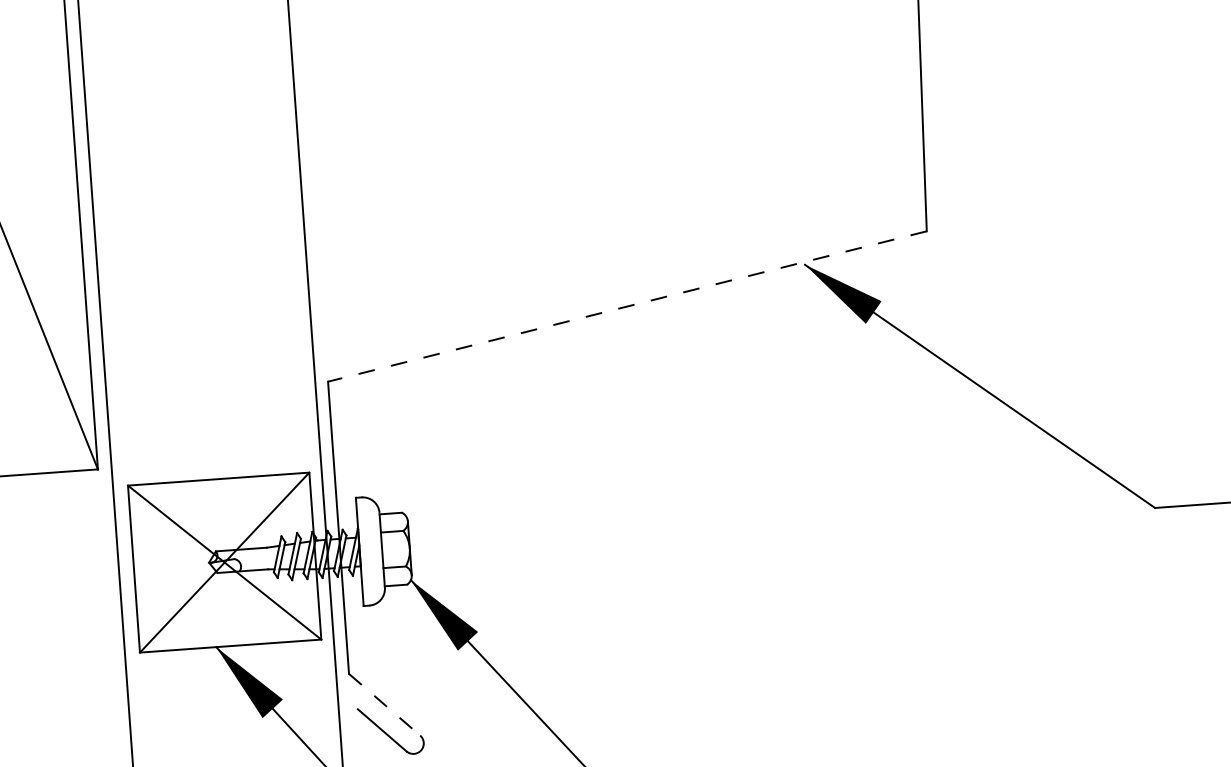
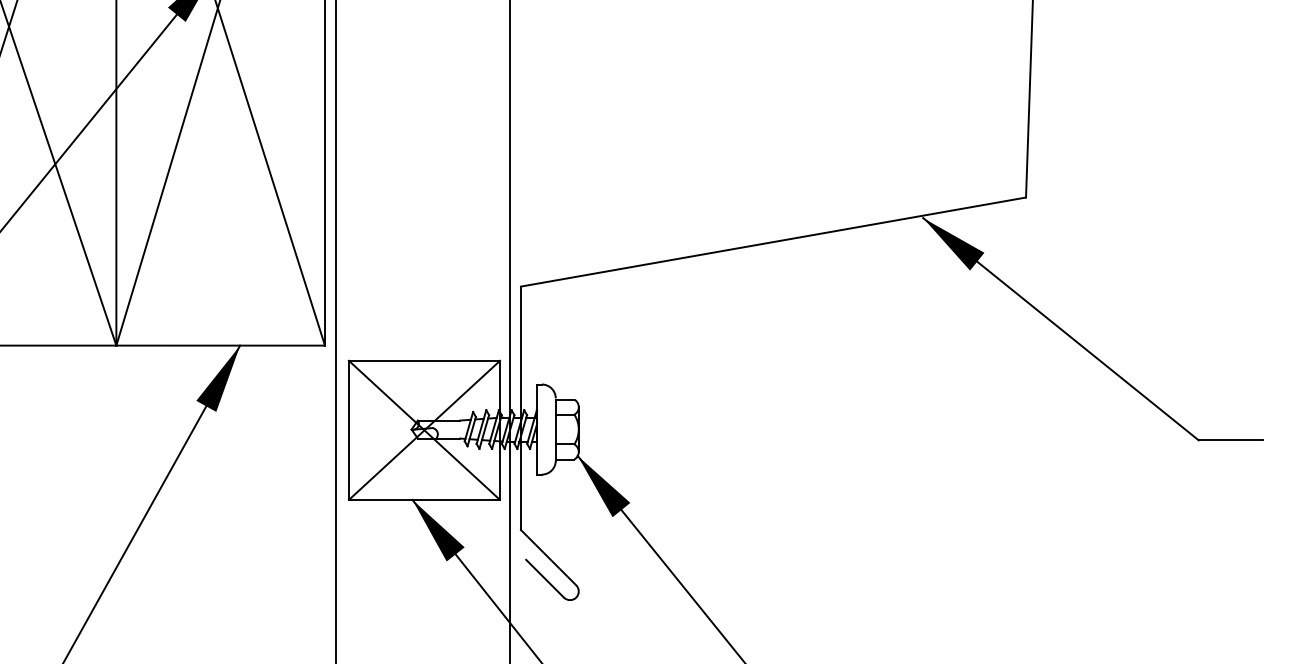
line: (626, 307) -> (772, 242), dashed -> solid
line: (384, 705) -> (548, 558), dashed -> solid

